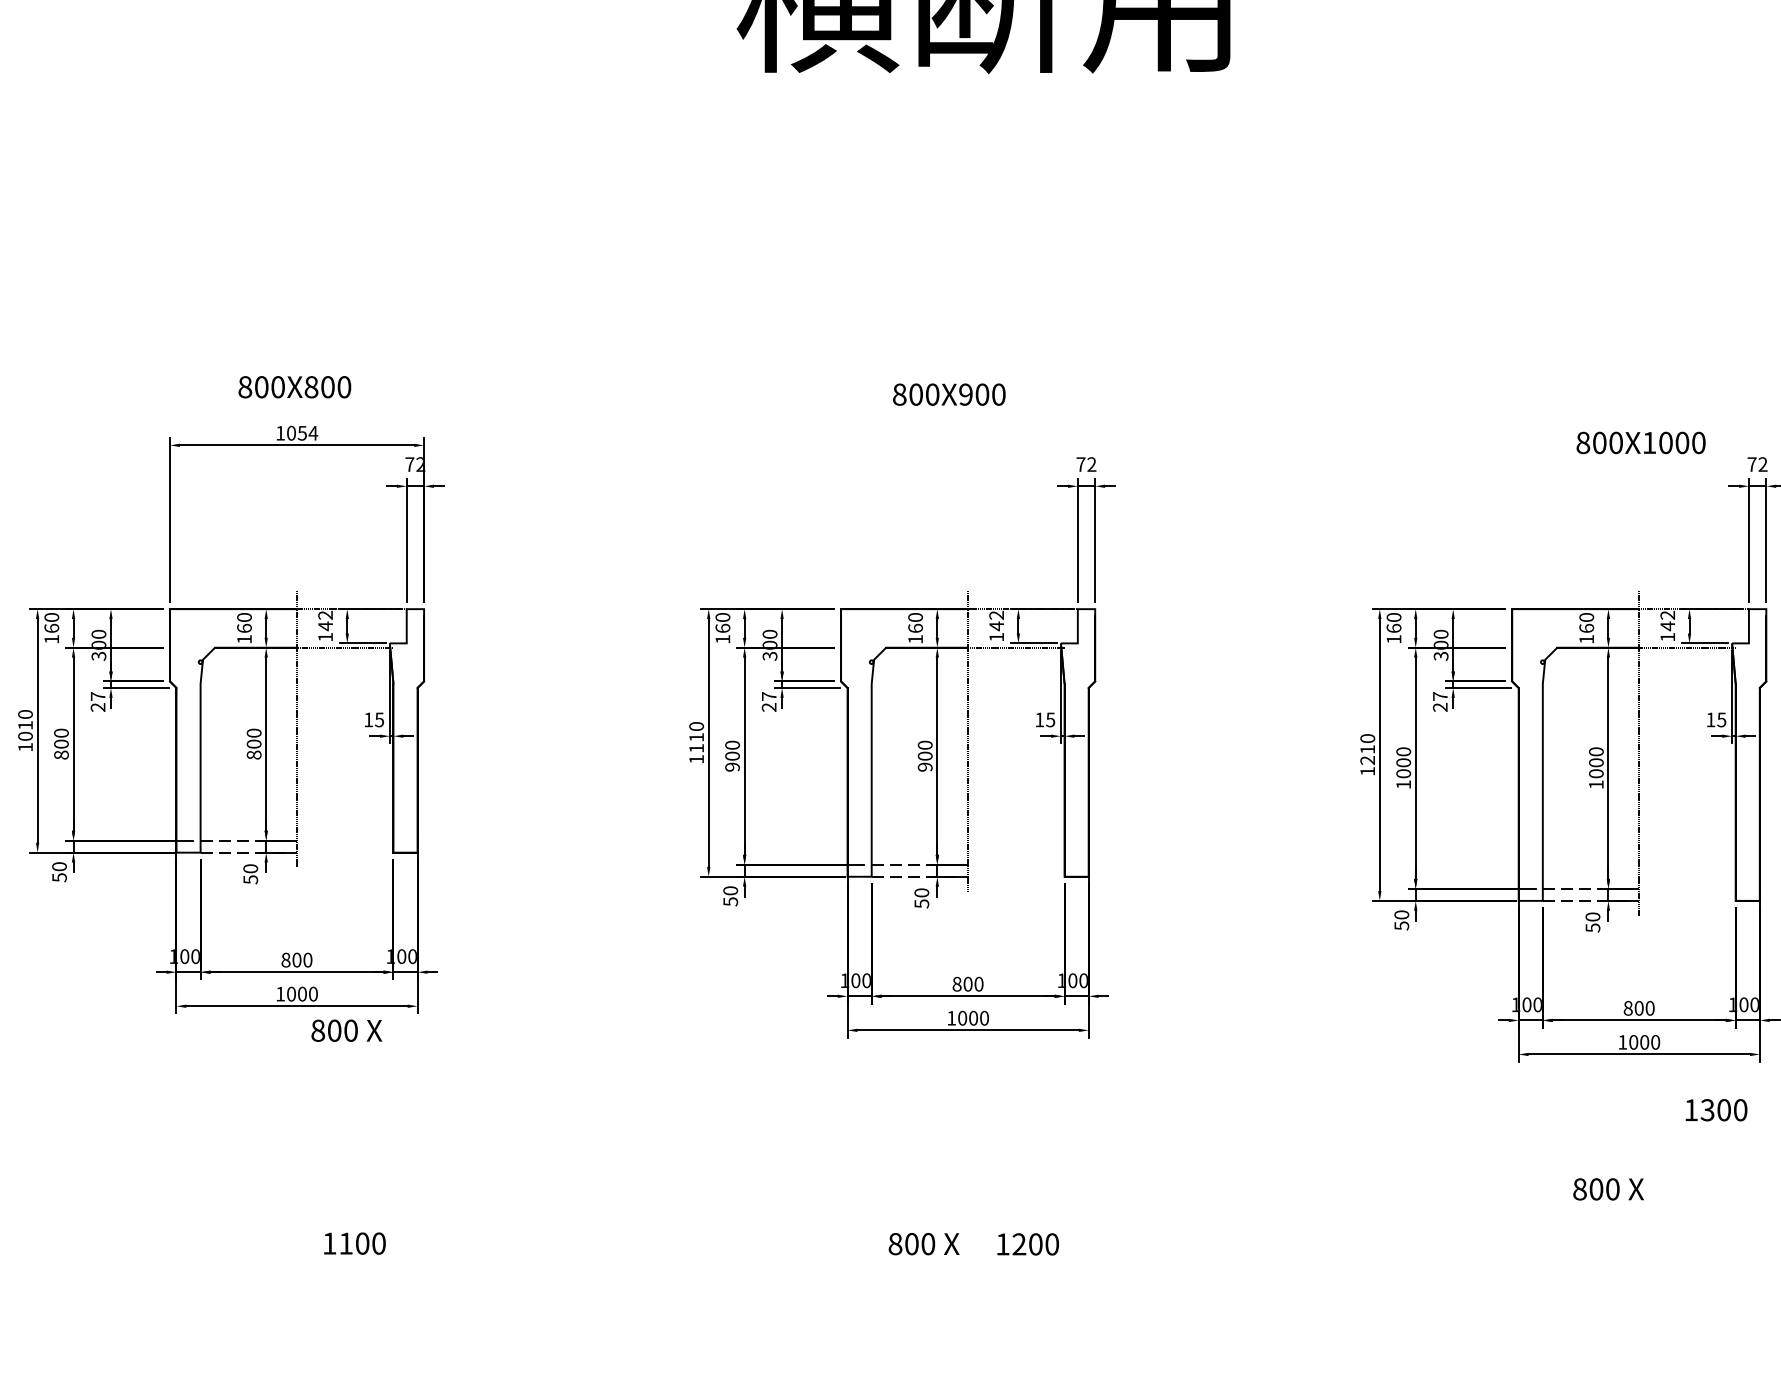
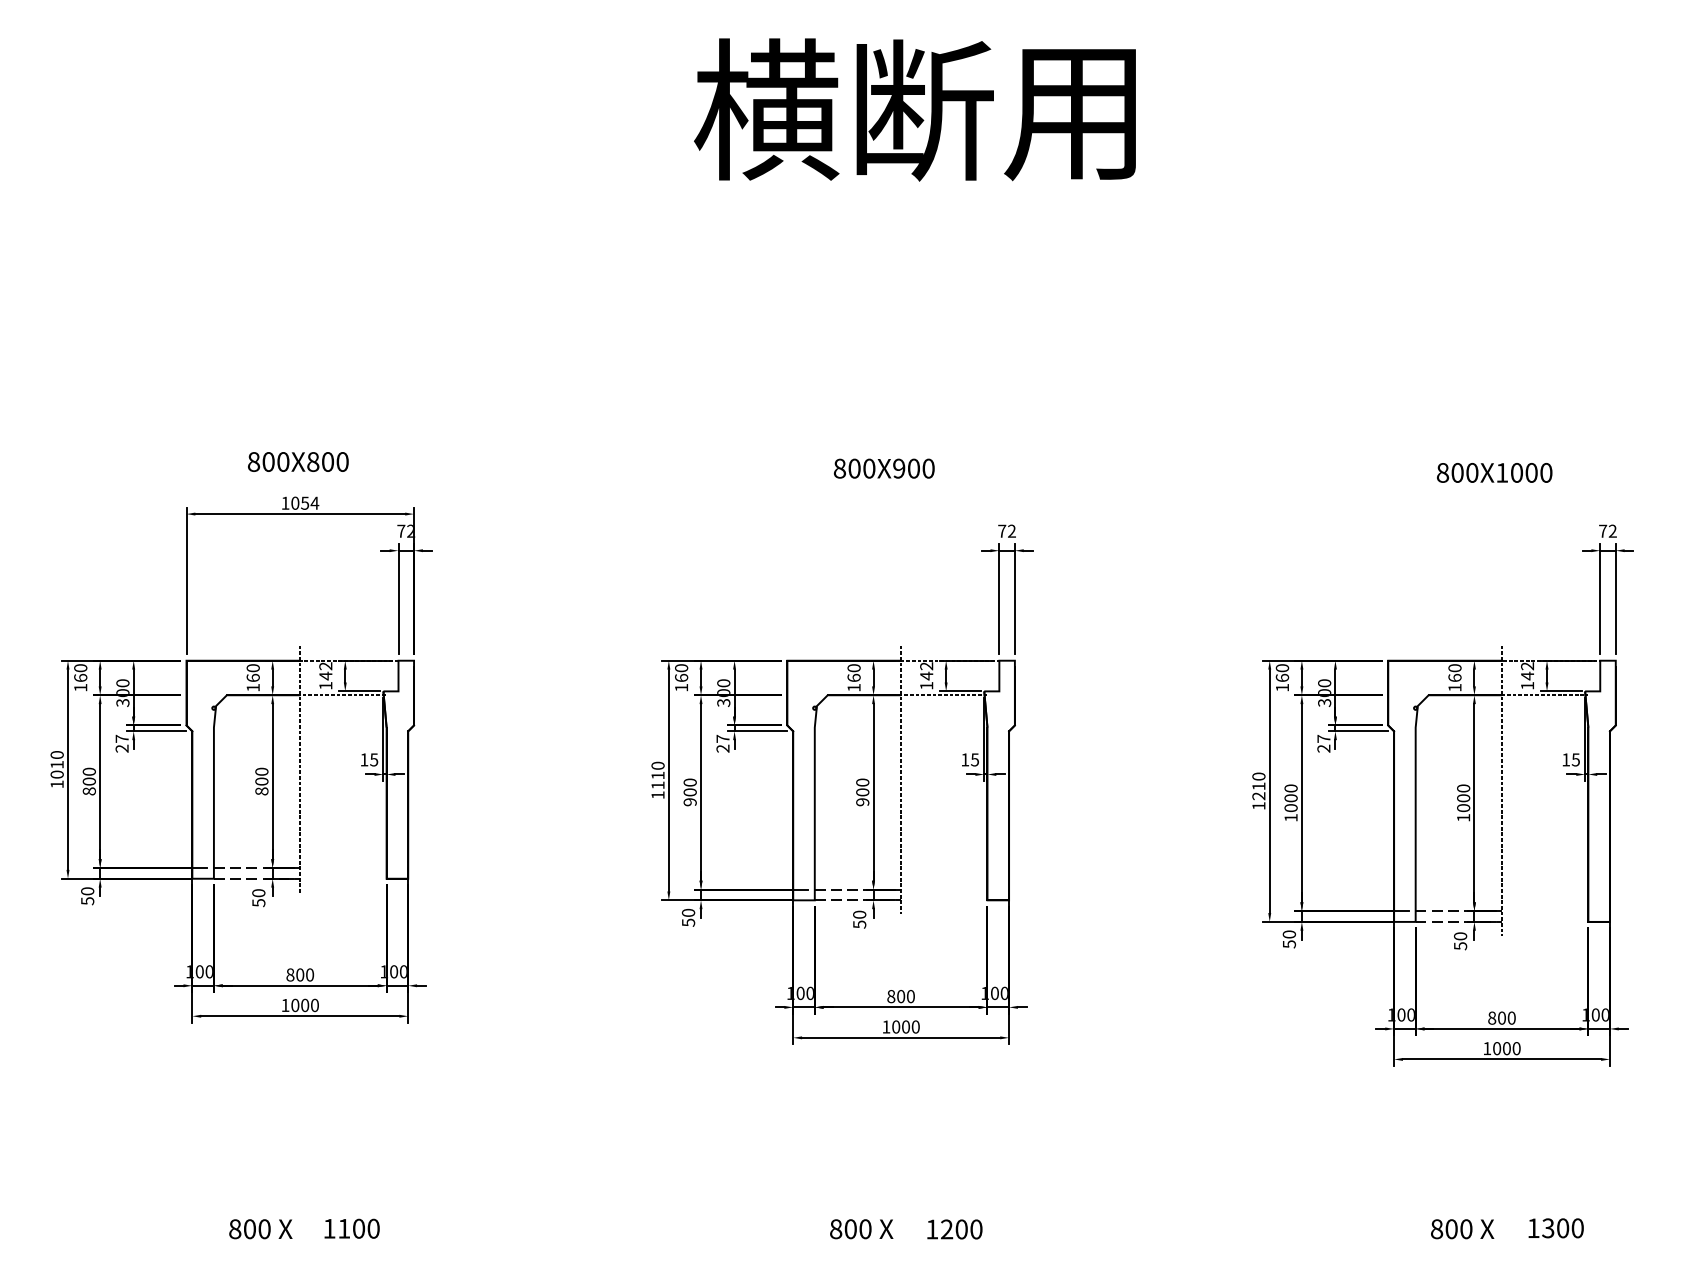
text: (1640, 442) -> (1494, 472), moved
text: (346, 1031) -> (260, 1229), moved
text: (1715, 1110) -> (1555, 1228), moved
text: (1608, 1189) -> (1462, 1229), moved

